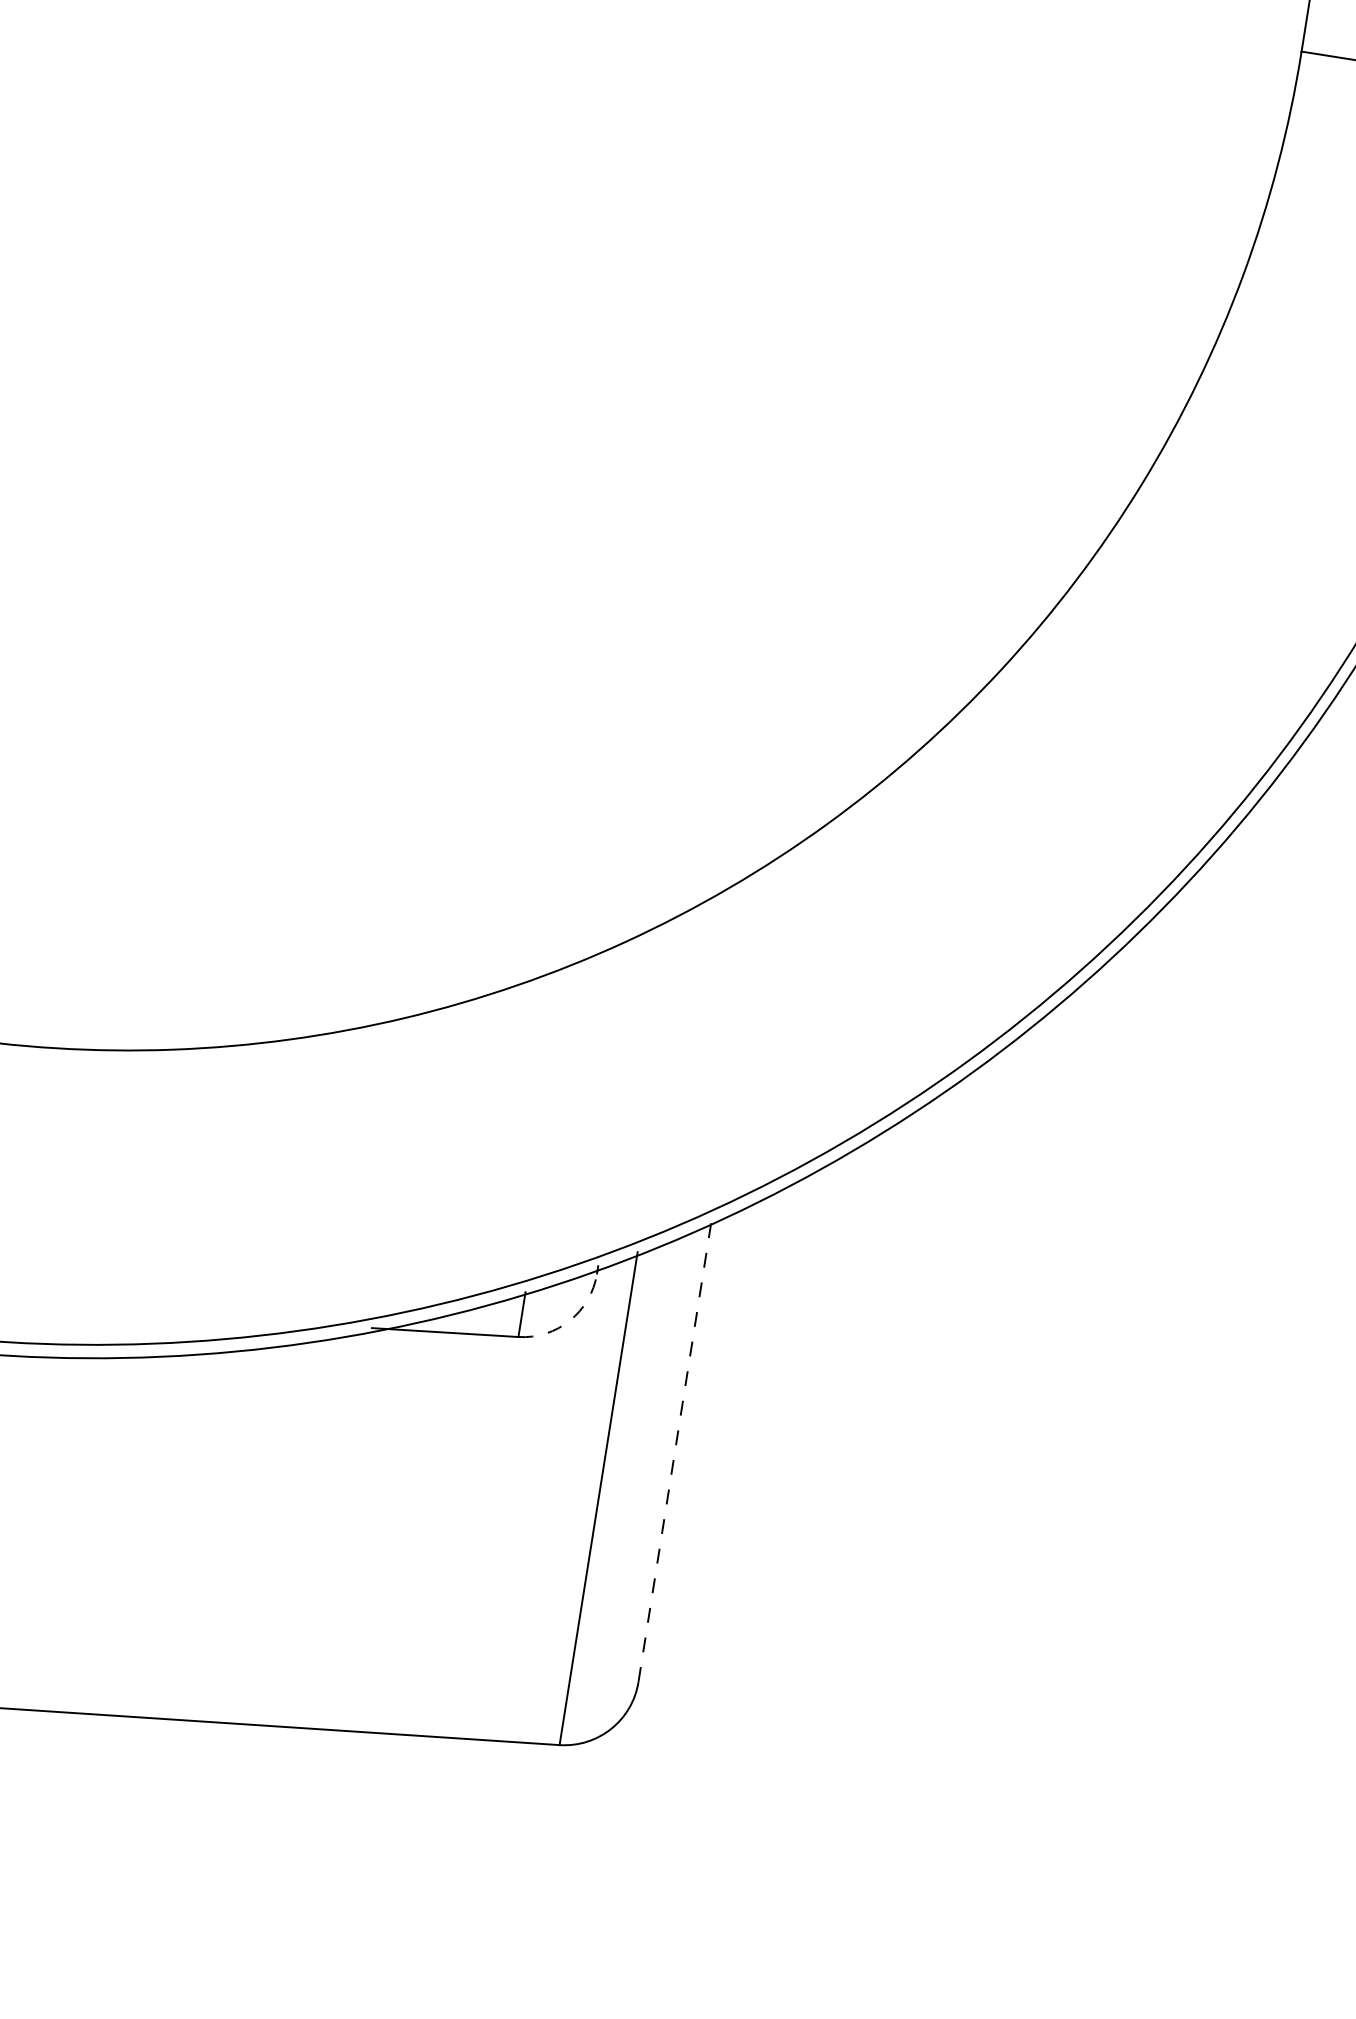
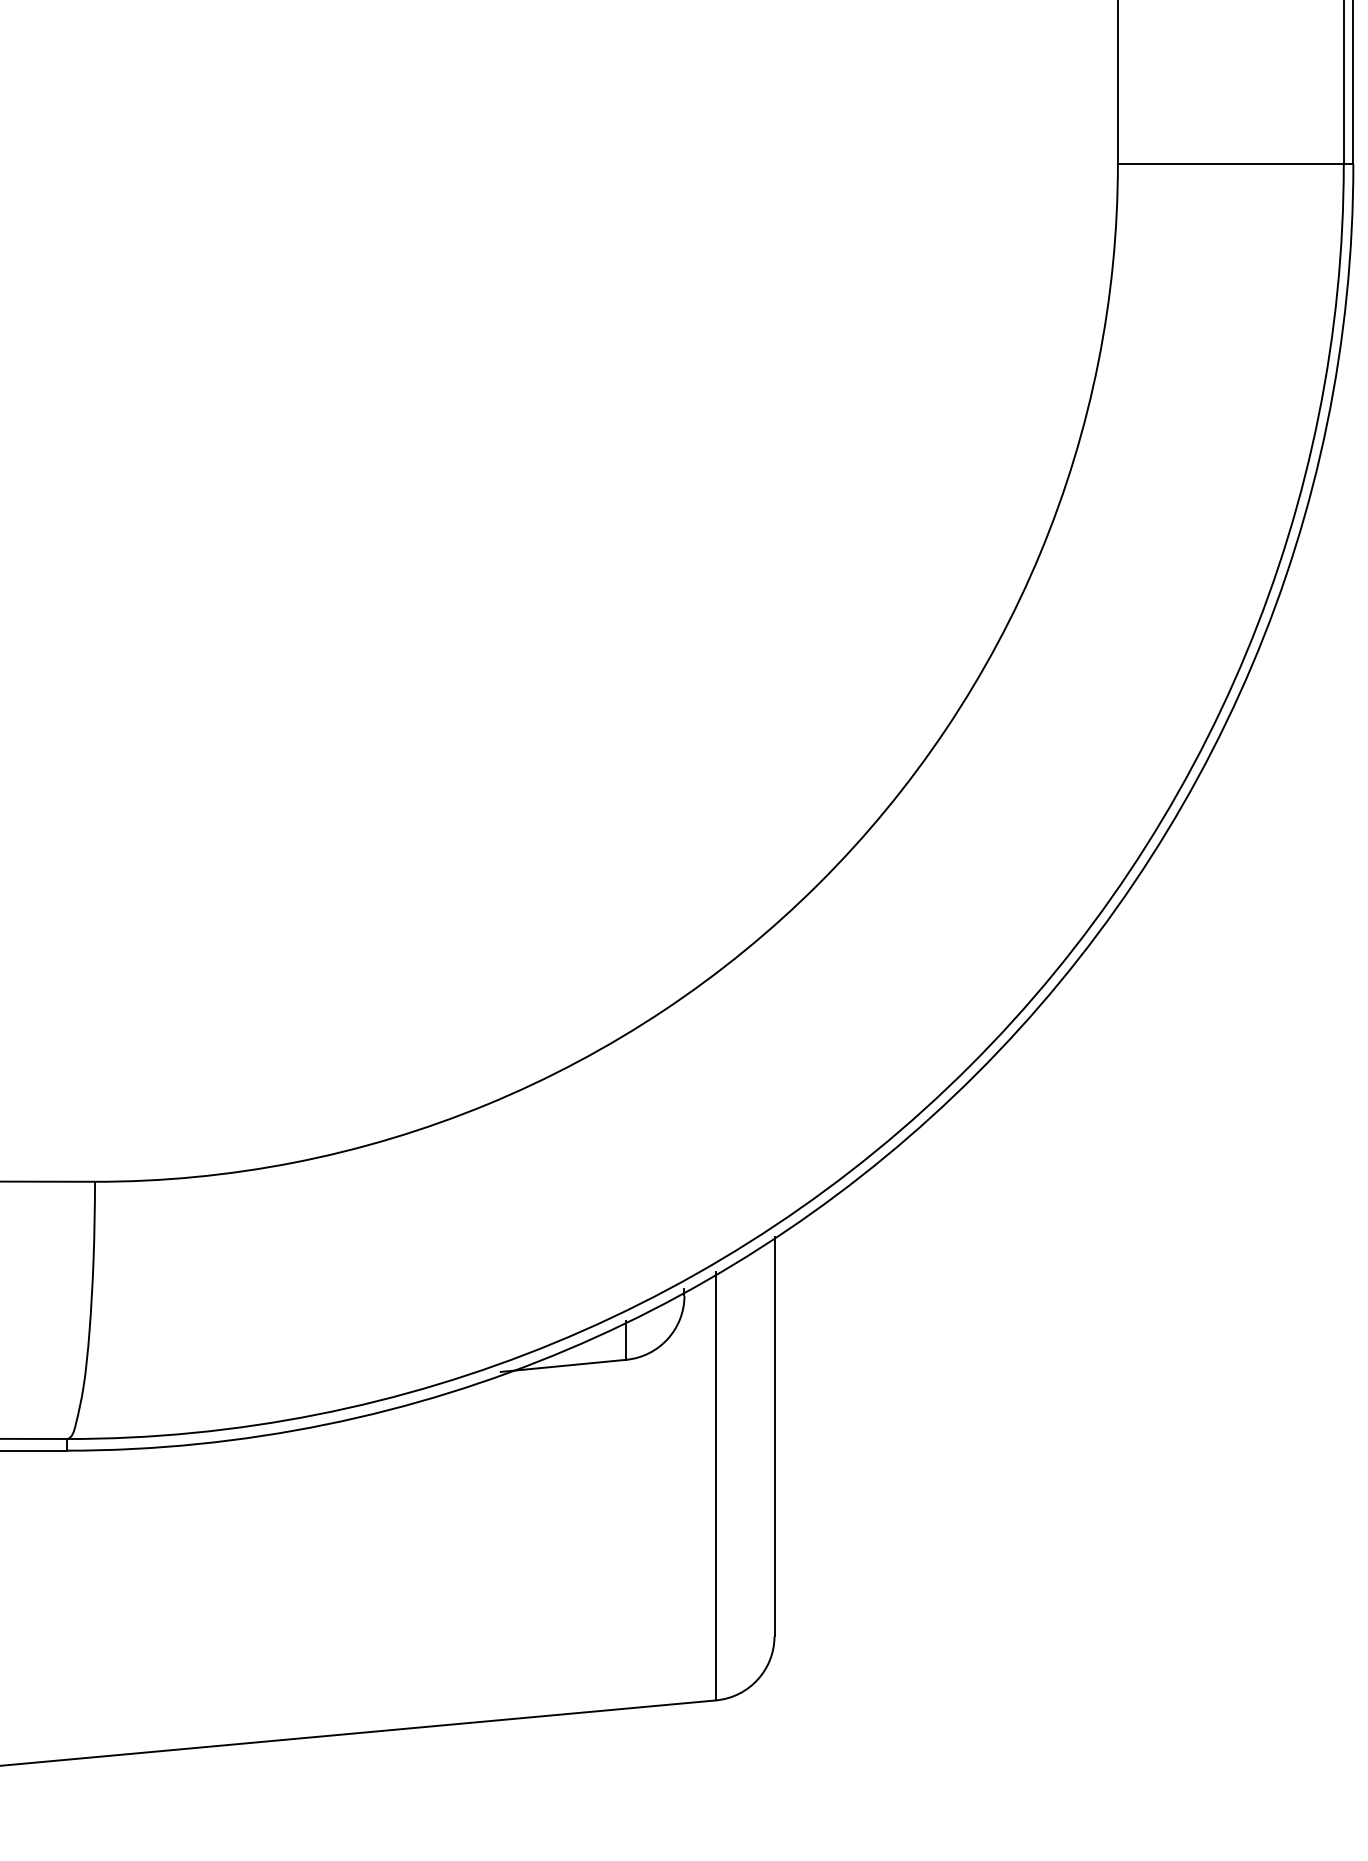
arc: (569, 1321) -> (667, 1339), dashed -> solid
line: (674, 1453) -> (774, 1437), dashed -> solid

